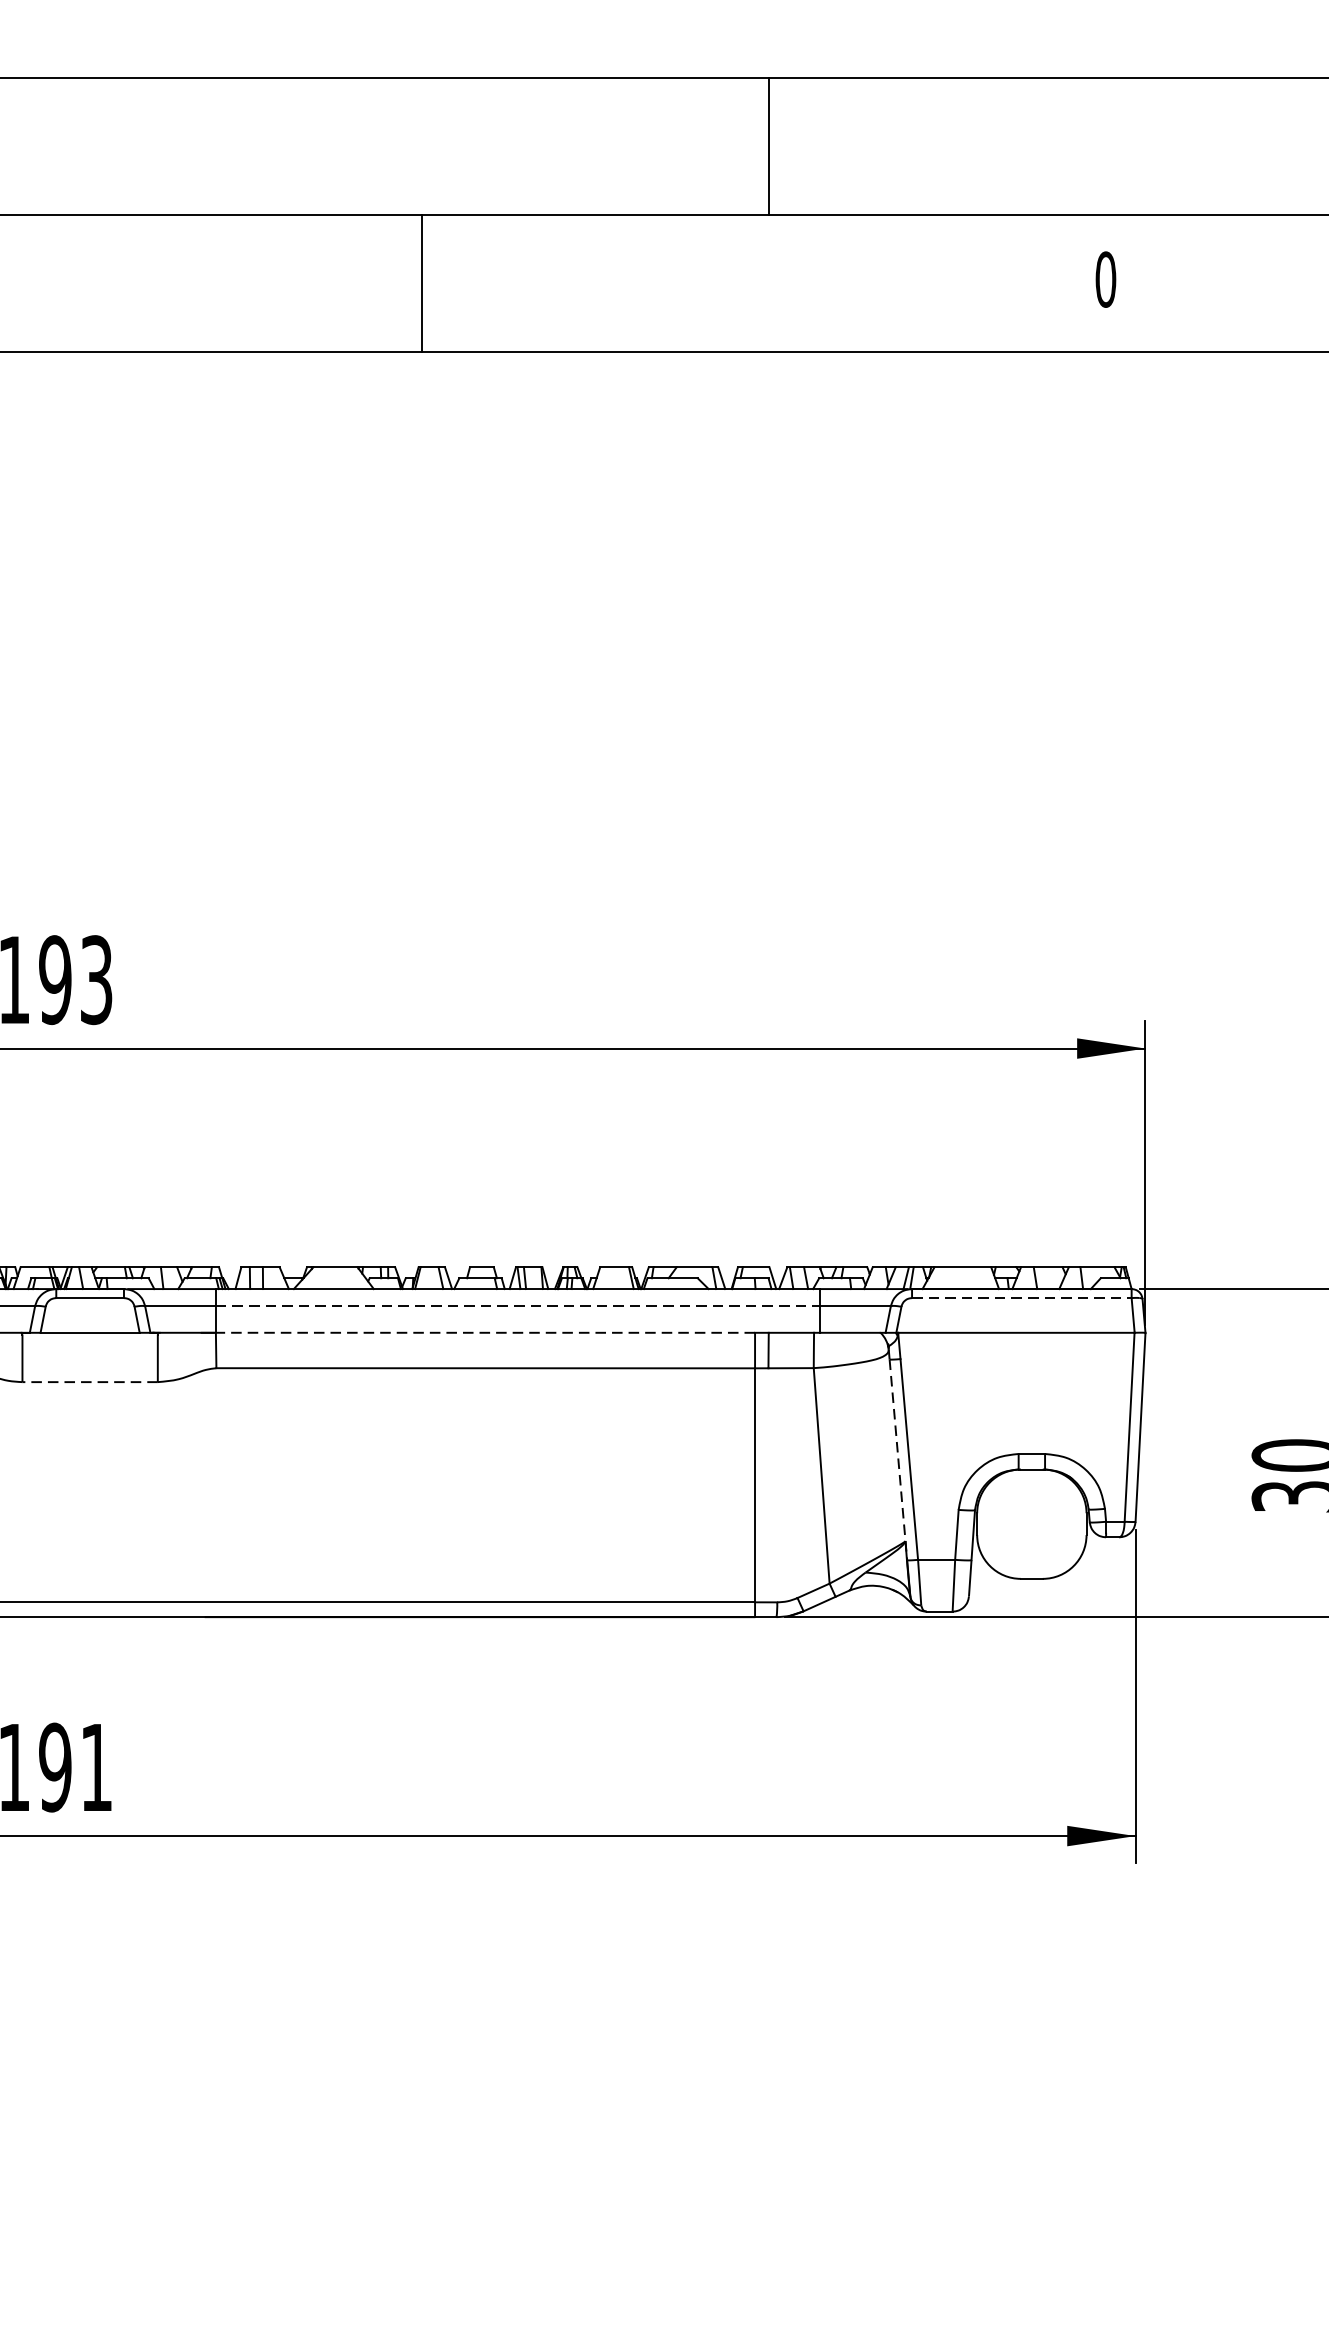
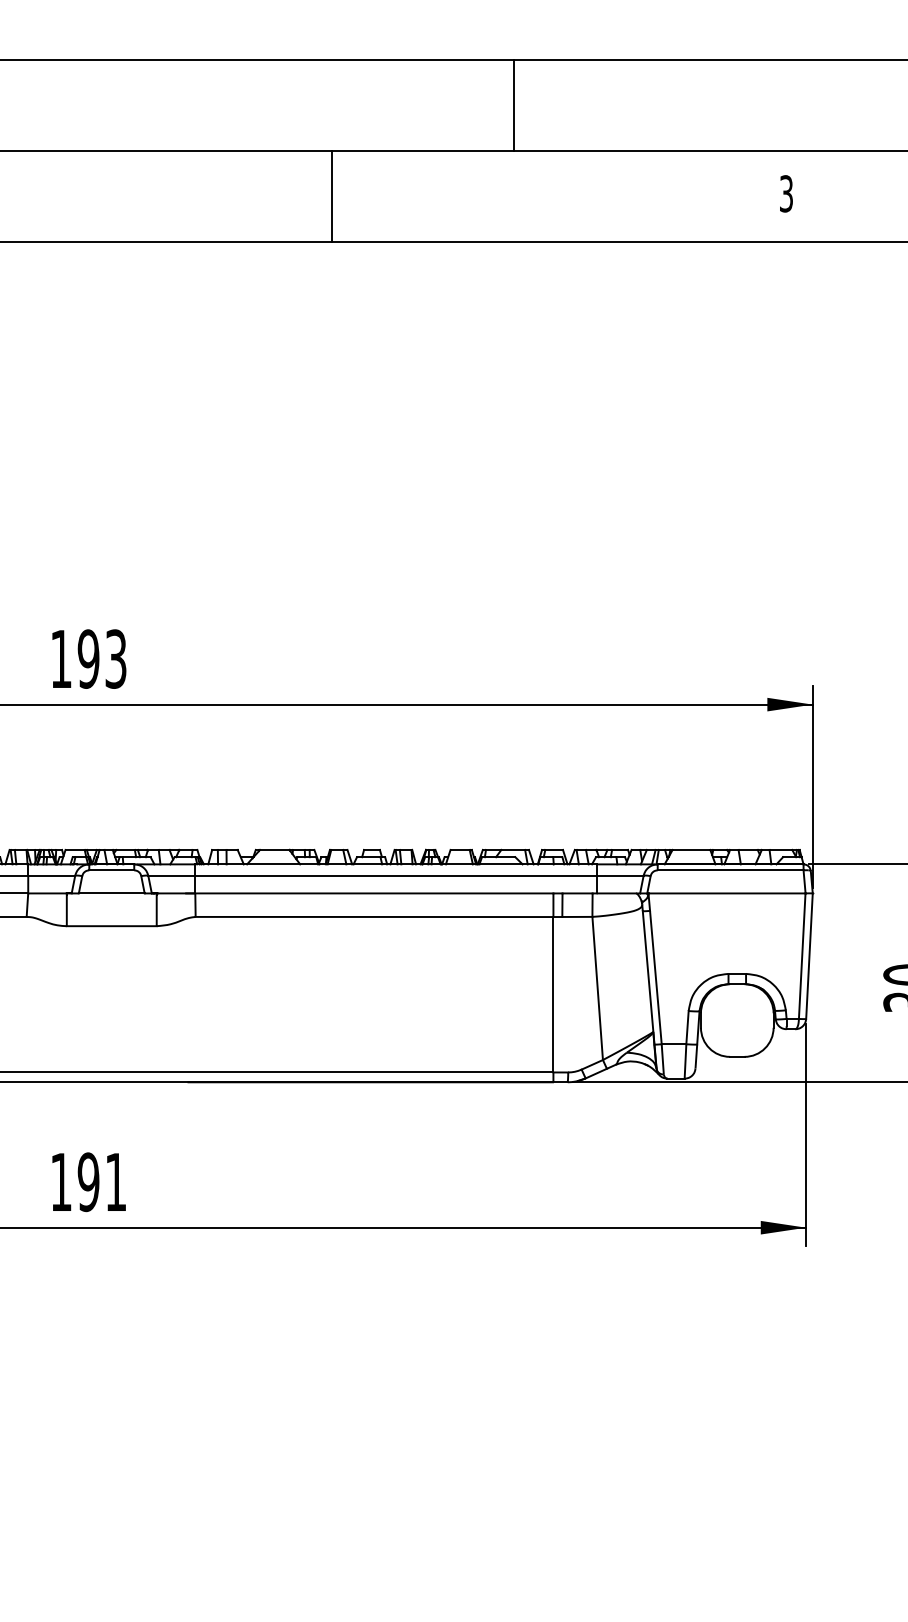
line: (768, 146) -> (513, 105), moved
text: (1105, 279) -> (786, 193), 0 -> 3
line: (1021, 1298) -> (730, 870), dashed -> solid
line: (517, 1305) -> (395, 875), dashed -> solid
line: (484, 1332) -> (373, 893), dashed -> solid
line: (89, 1382) -> (111, 926), dashed -> solid
line: (898, 1459) -> (648, 977), dashed -> solid

